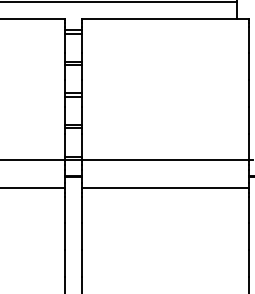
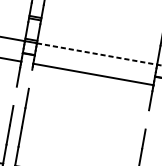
line: (165, 160) -> (97, 54), solid -> dashed
line: (82, 209) -> (30, 79), removed
line: (65, 236) -> (15, 96), removed
line: (248, 236) -> (147, 119), removed

